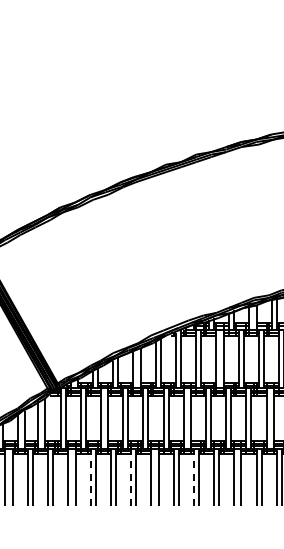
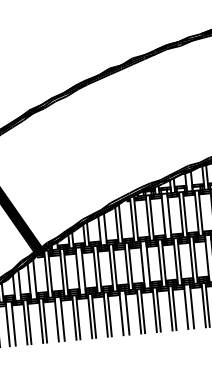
line: (90, 477) -> (74, 318), dashed -> solid
line: (130, 477) -> (105, 315), dashed -> solid
line: (193, 477) -> (154, 310), dashed -> solid

